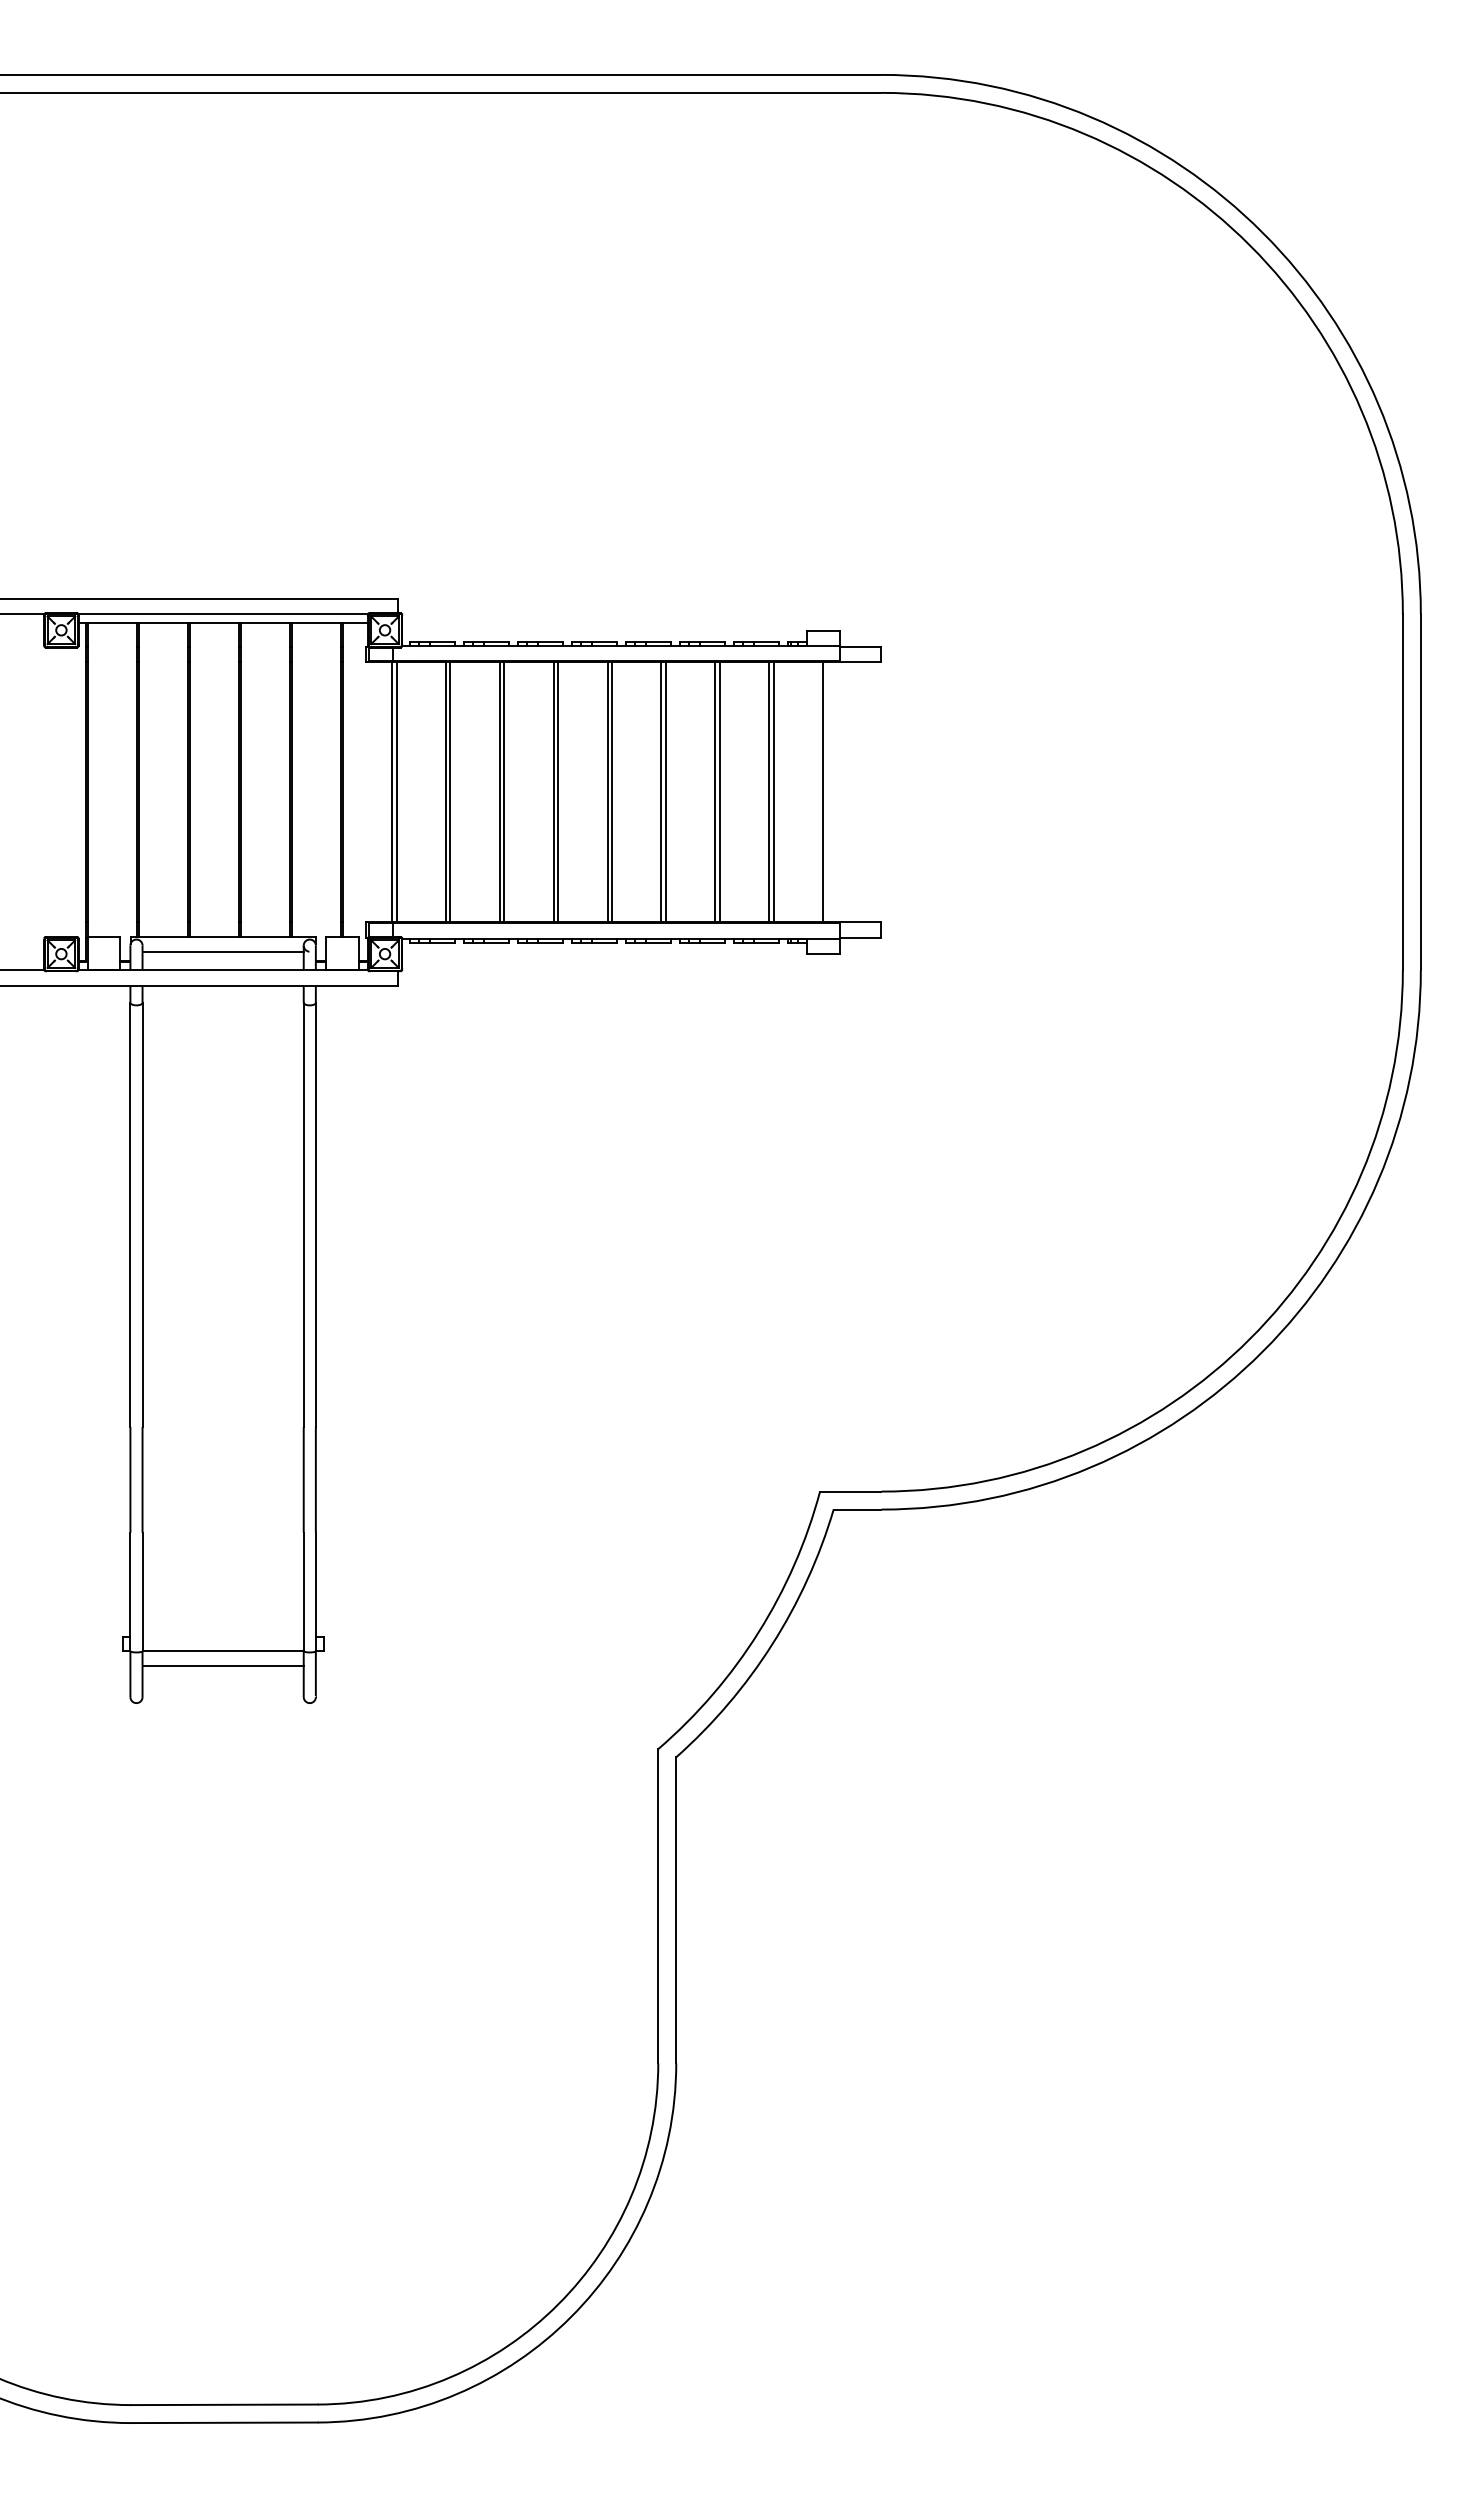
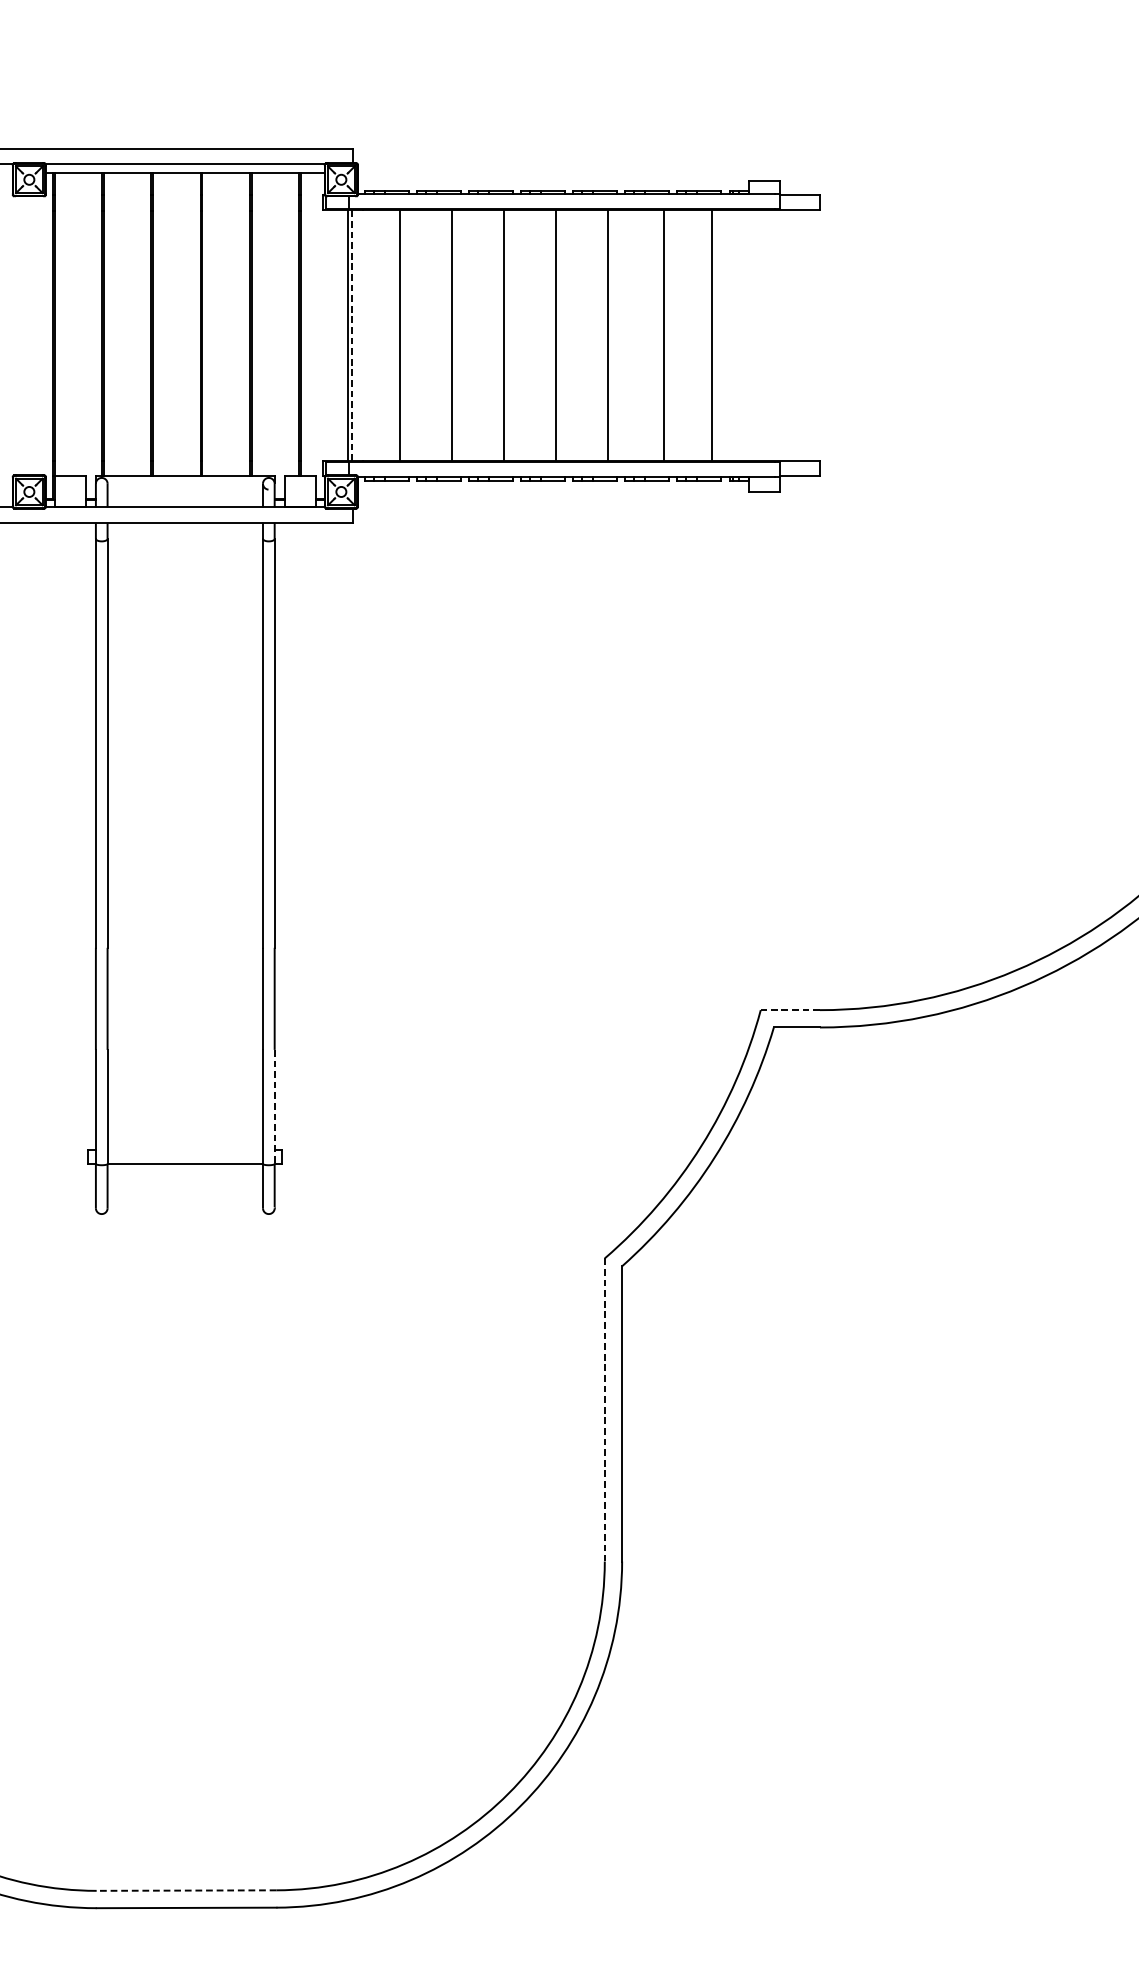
line: (396, 792) -> (352, 336), solid -> dashed
line: (450, 792) -> (404, 336), removed
line: (504, 792) -> (456, 336), removed
line: (558, 792) -> (508, 336), removed
line: (612, 792) -> (560, 336), removed
line: (666, 792) -> (612, 336), removed
line: (715, 792) -> (659, 336), removed
line: (773, 792) -> (715, 336), removed
line: (823, 792) -> (764, 336), removed
line: (222, 951) -> (184, 489), removed
line: (850, 1491) -> (790, 1010), solid -> dashed
line: (315, 1592) -> (274, 1107), solid -> dashed
line: (222, 1665) -> (184, 1177), removed
line: (658, 1906) -> (605, 1410), solid -> dashed
line: (223, 2404) -> (185, 1890), solid -> dashed

